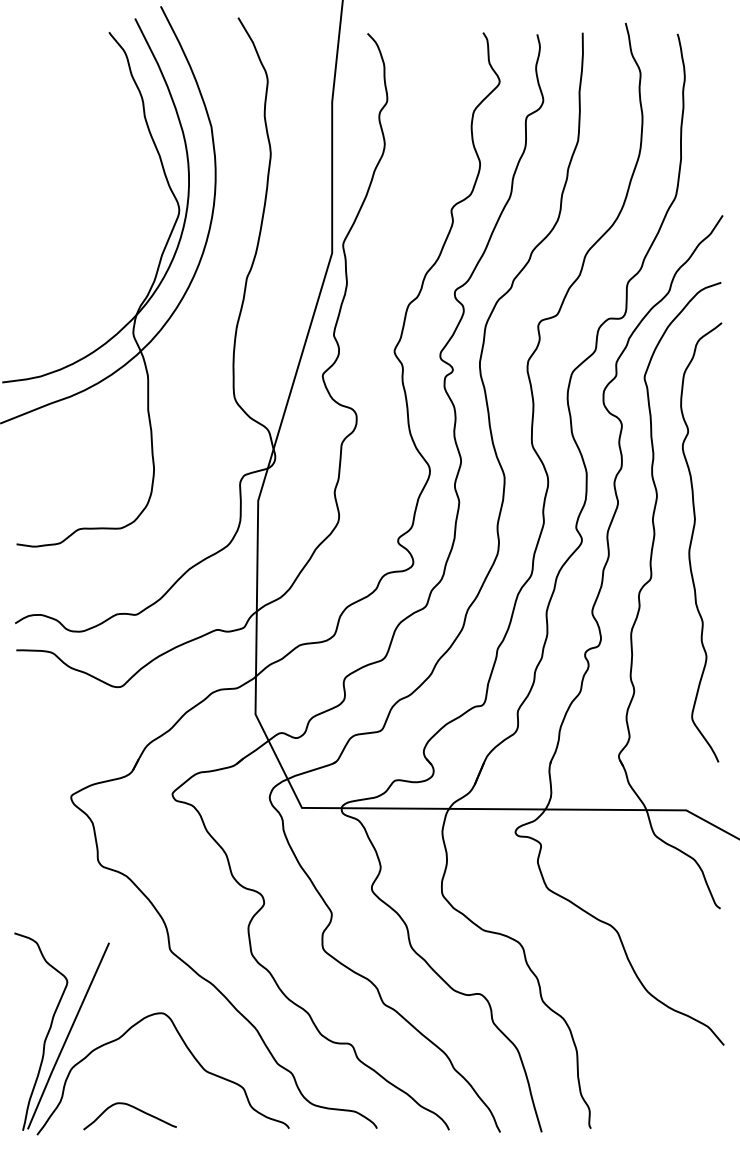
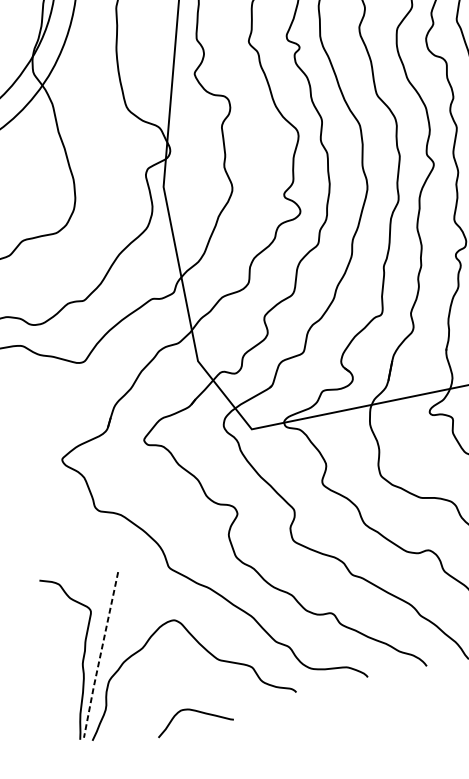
line: (67, 1036) -> (100, 655), solid -> dashed
curve: (131, 1107) -> (193, 711), moved

